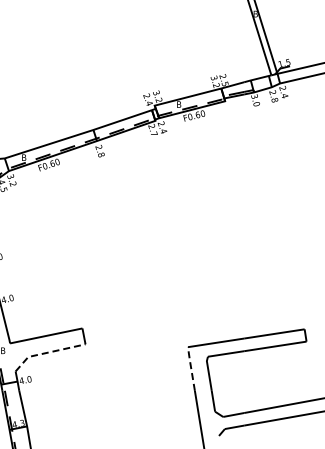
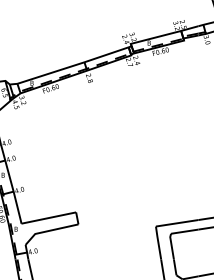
line: (46, 352) -> (48, 230), dashed -> solid
line: (191, 368) -> (158, 242), dashed -> solid

